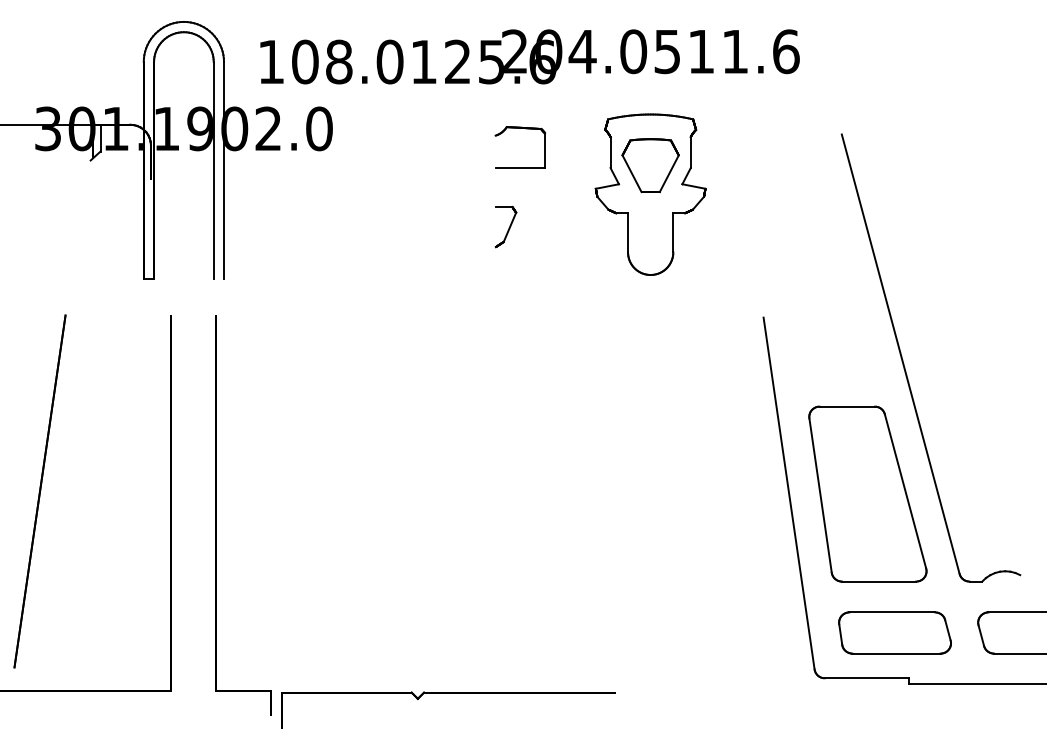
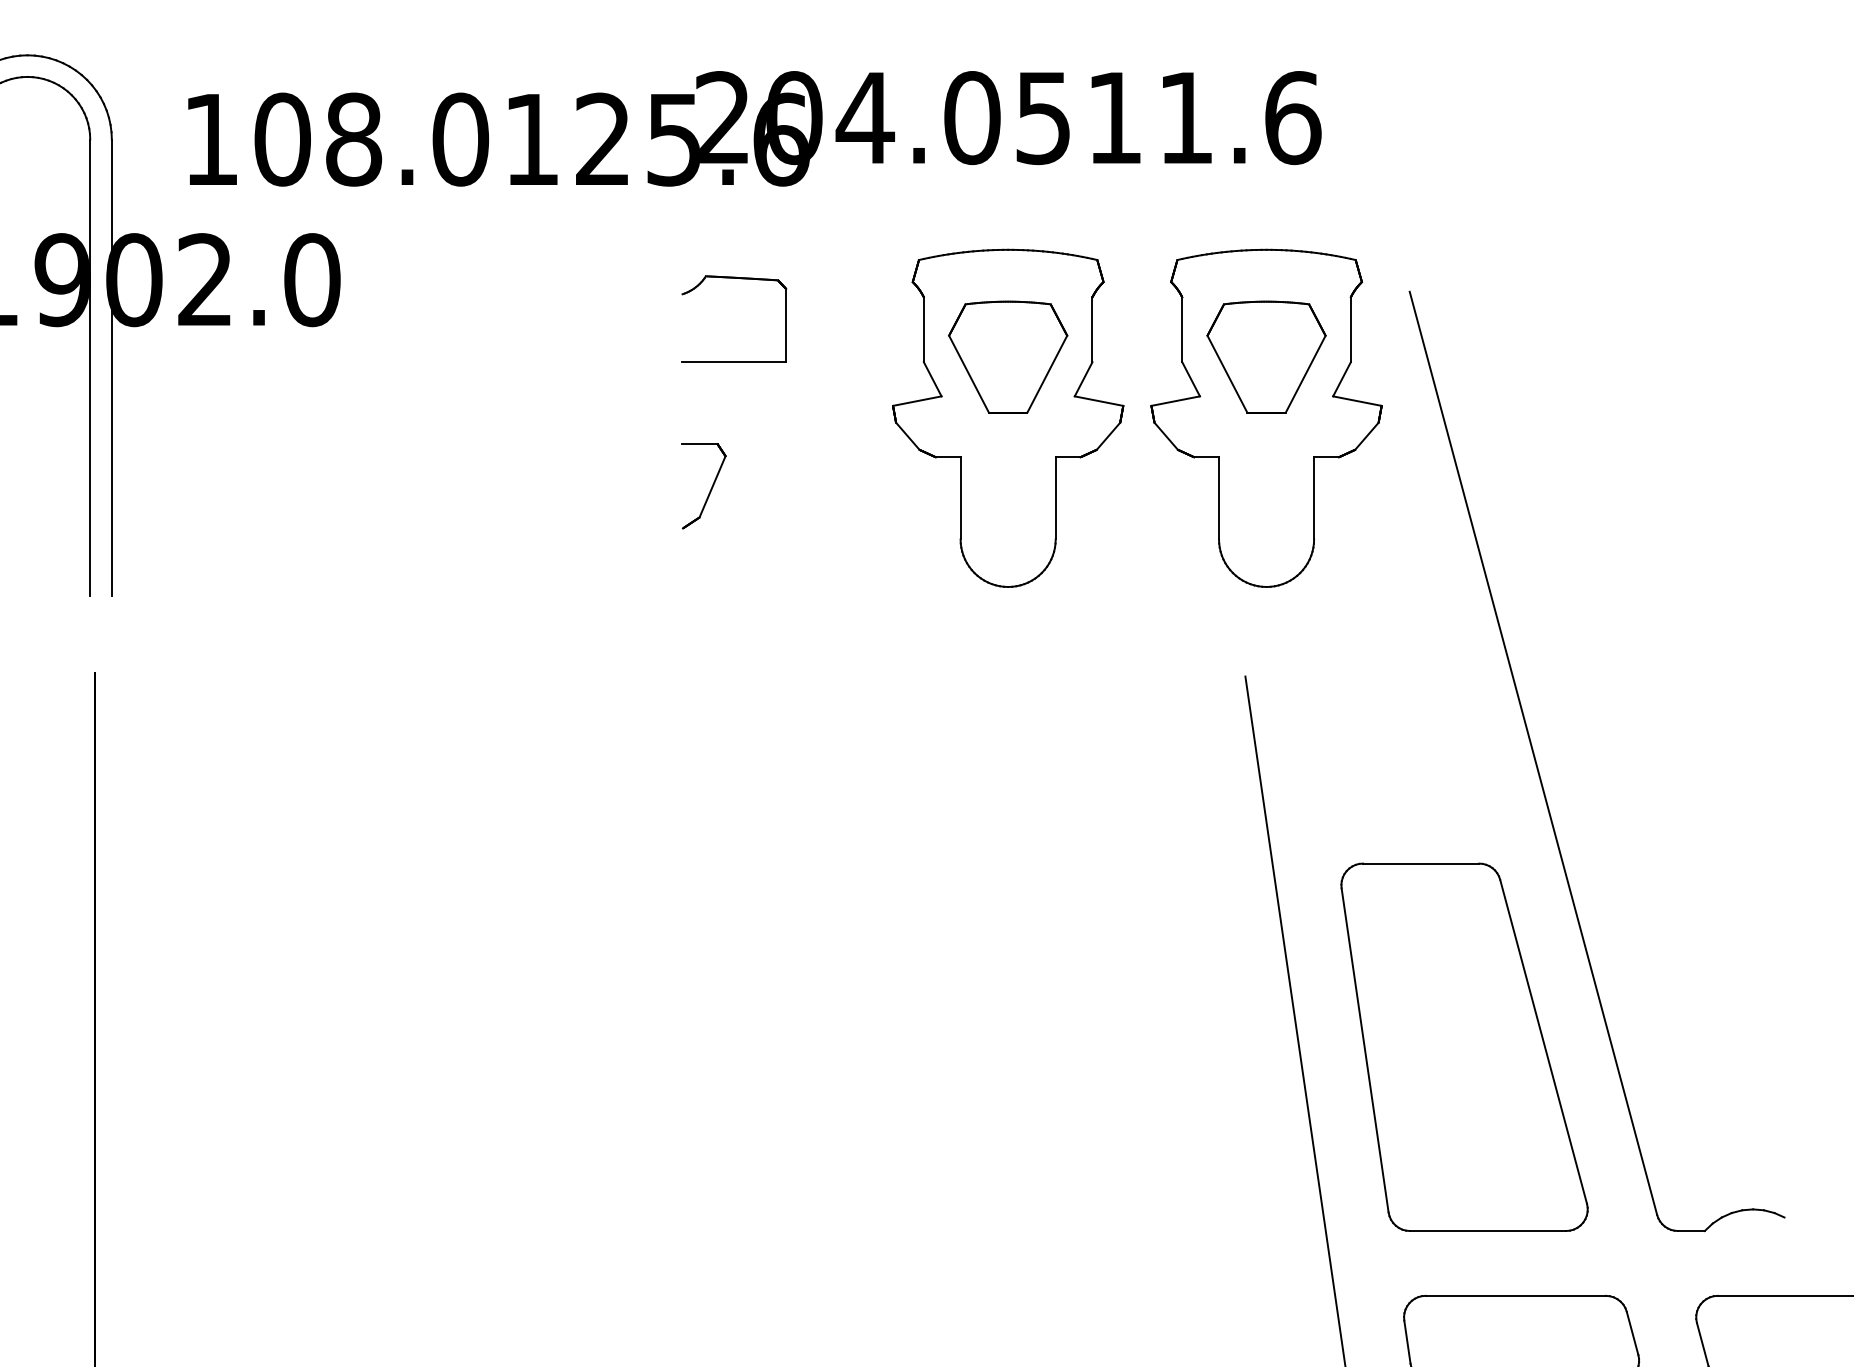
part: (773, 194) -> (1266, 417), added

